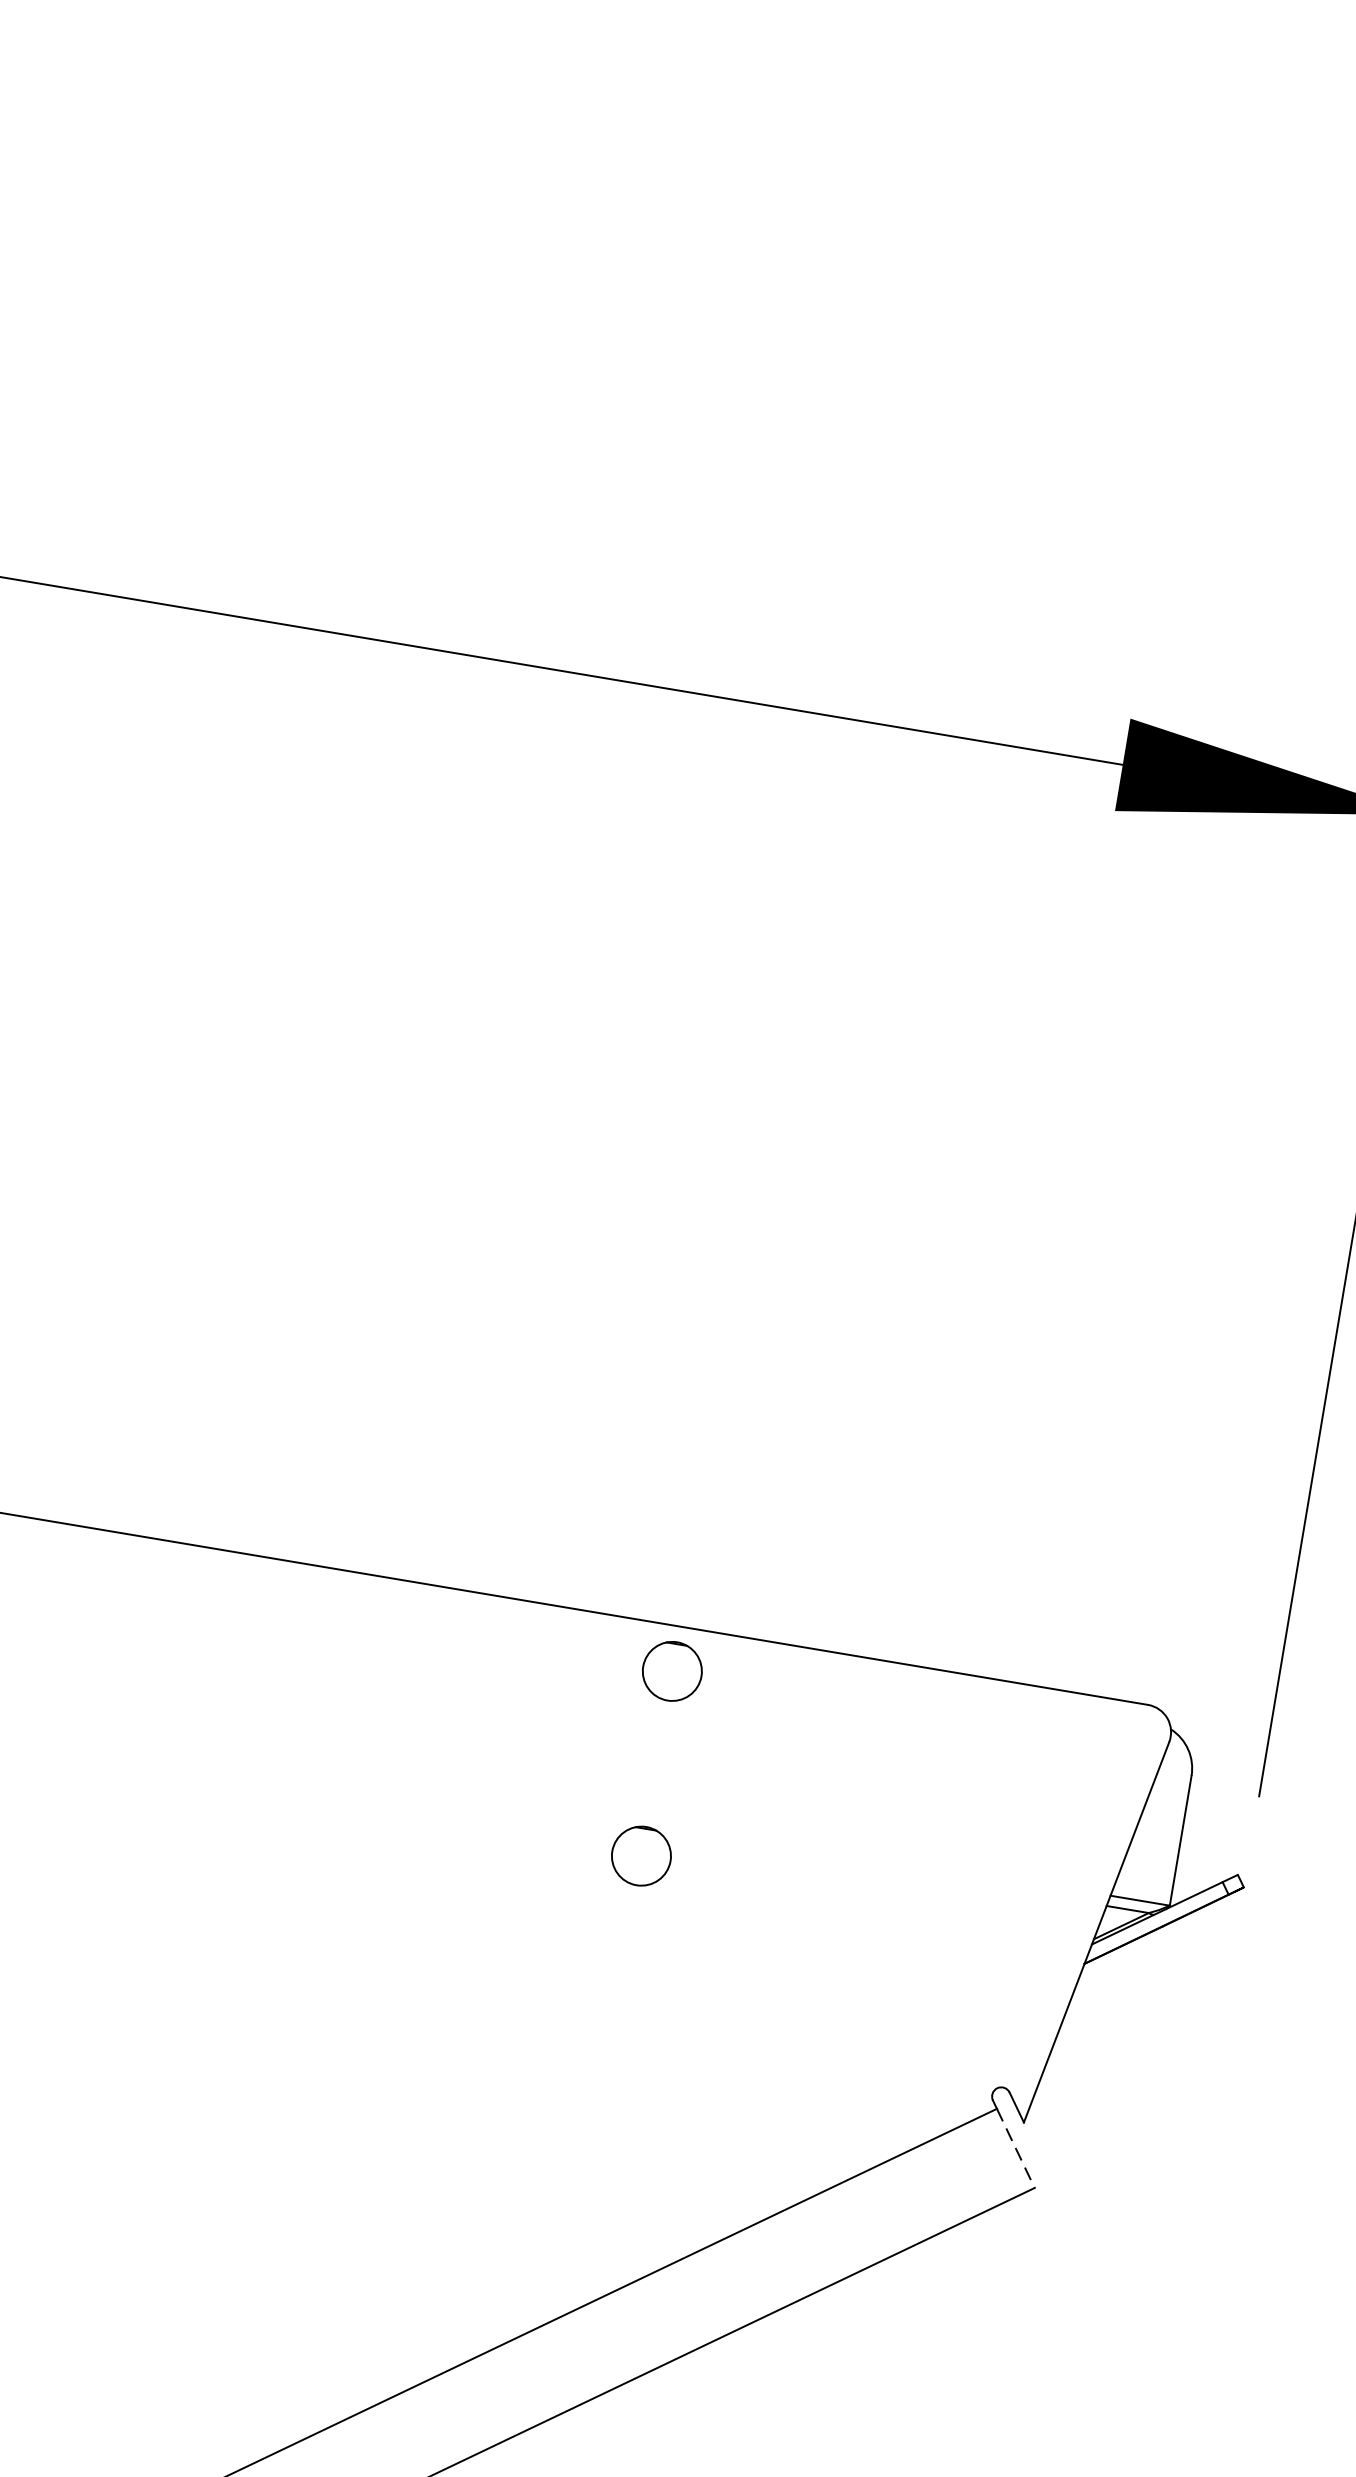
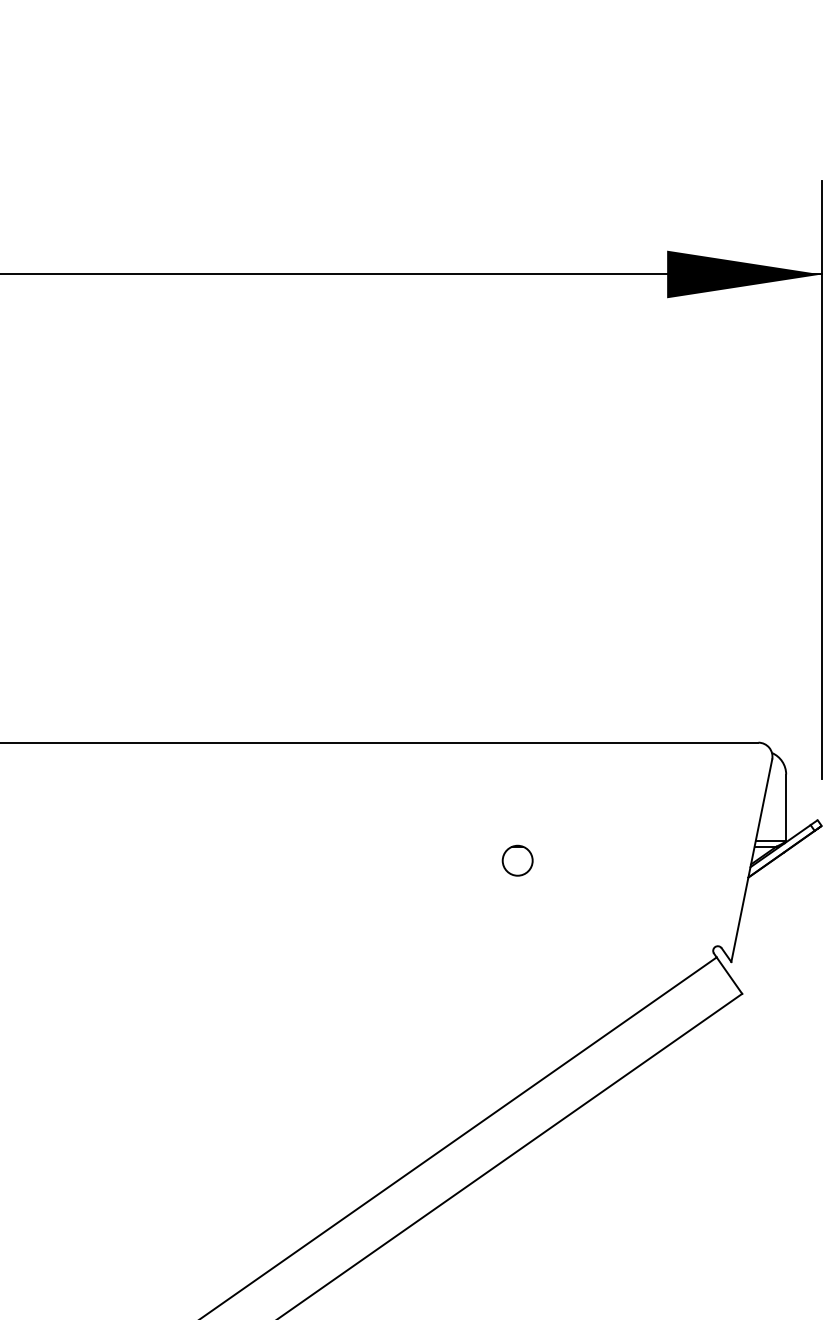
part: (672, 1670) -> (517, 765), removed
line: (1015, 2150) -> (729, 976), dashed -> solid

